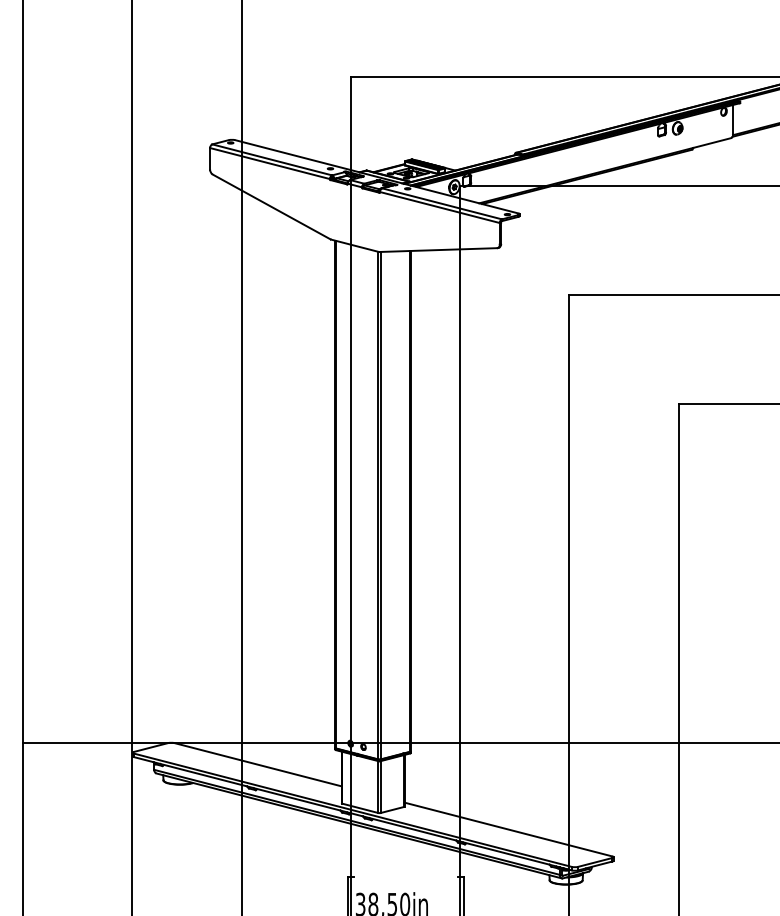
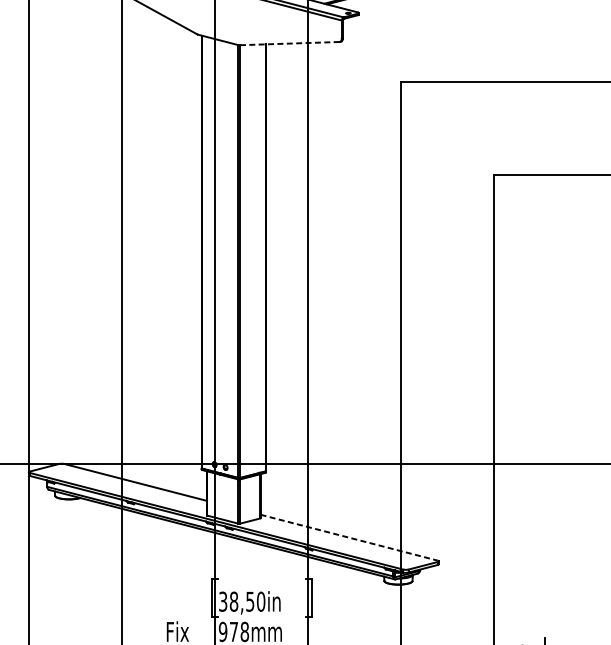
line: (438, 250) -> (289, 43), solid -> dashed
line: (508, 829) -> (349, 537), solid -> dashed

